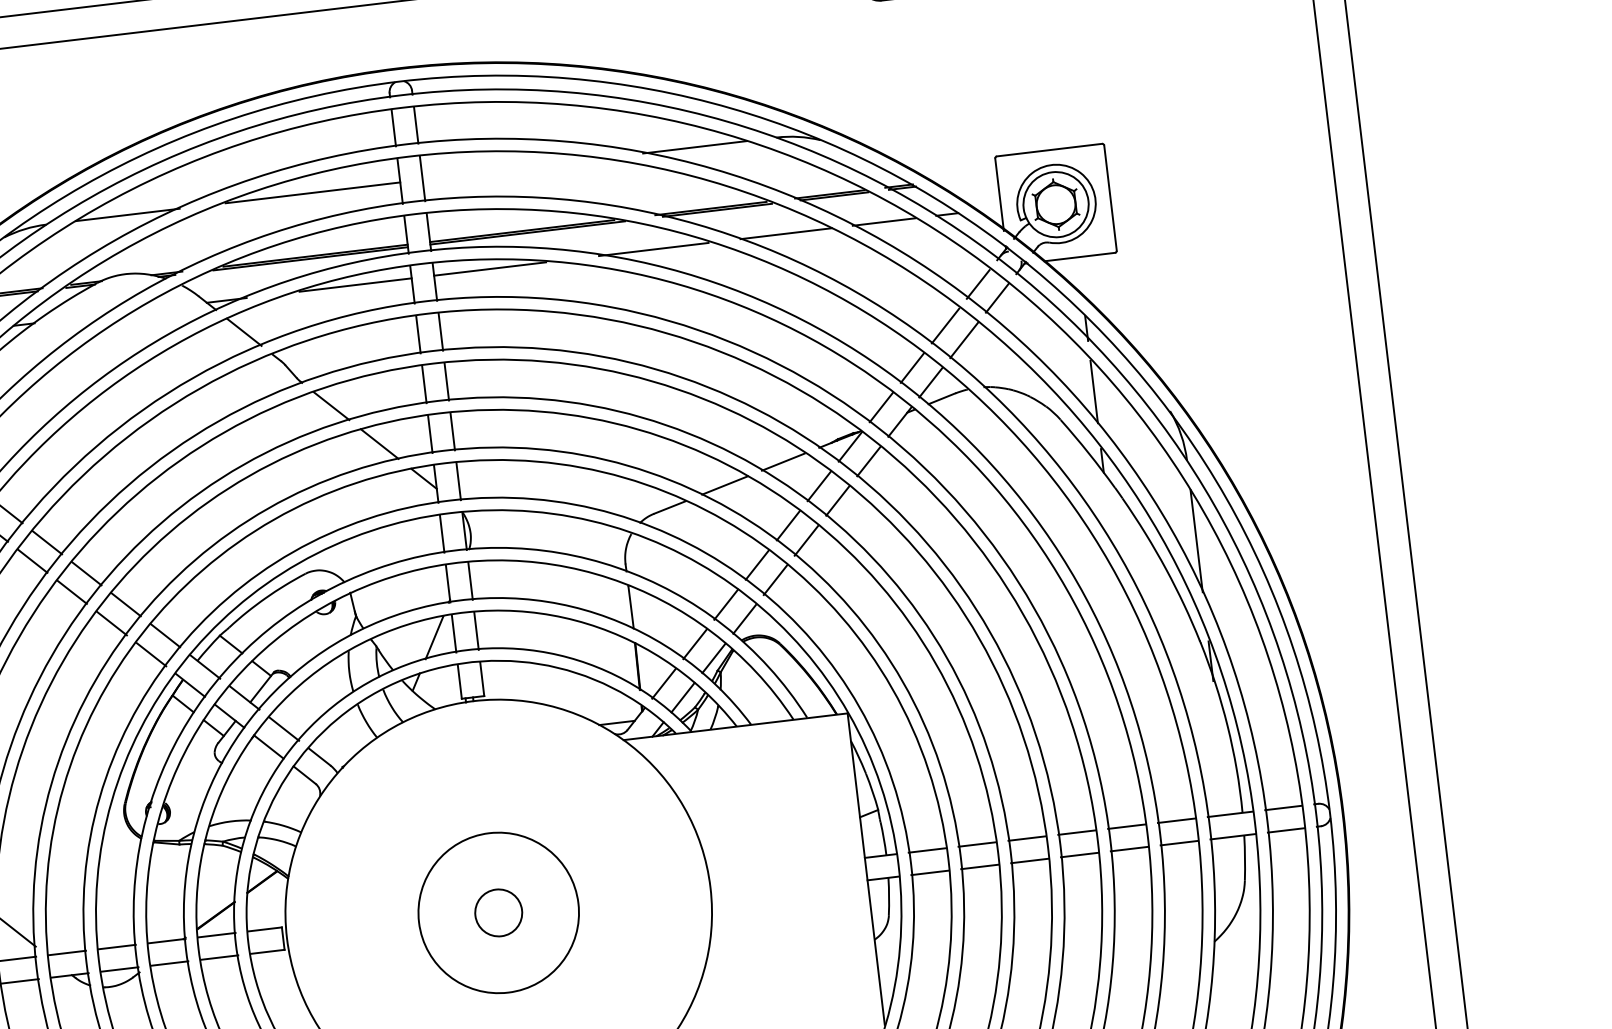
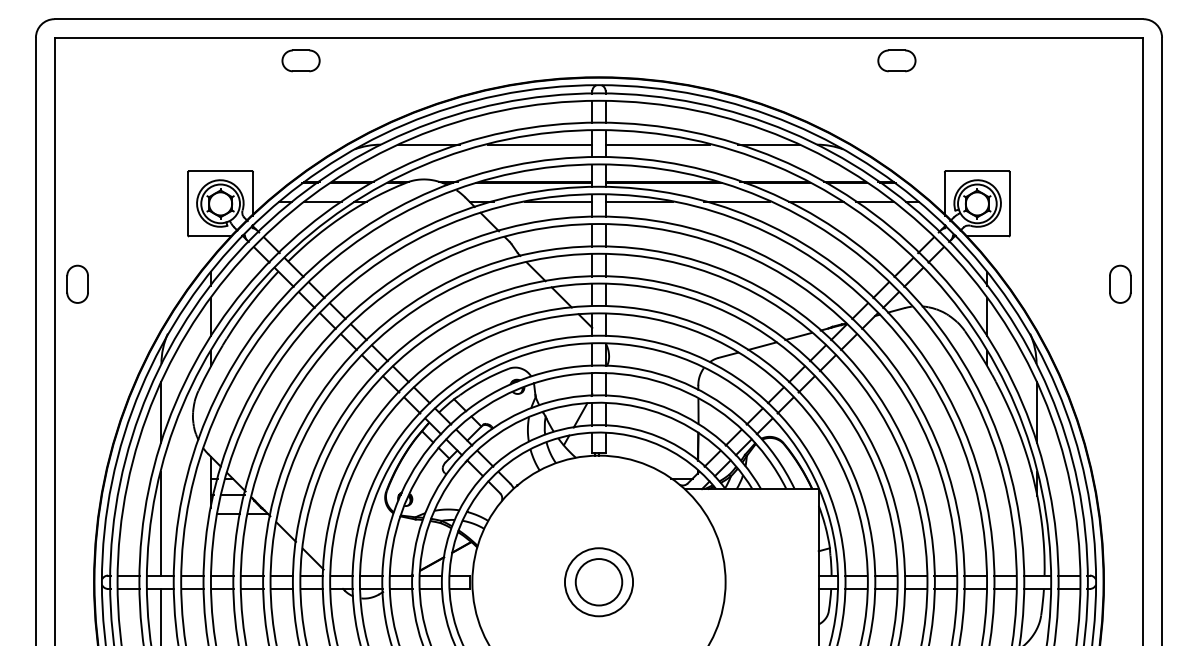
line: (509, 169) -> (657, 144), added
part: (1311, 309) -> (1120, 283), added
circle: (497, 913) -> (598, 582), size x0.71
circle: (497, 913) -> (598, 582), size x1.67

